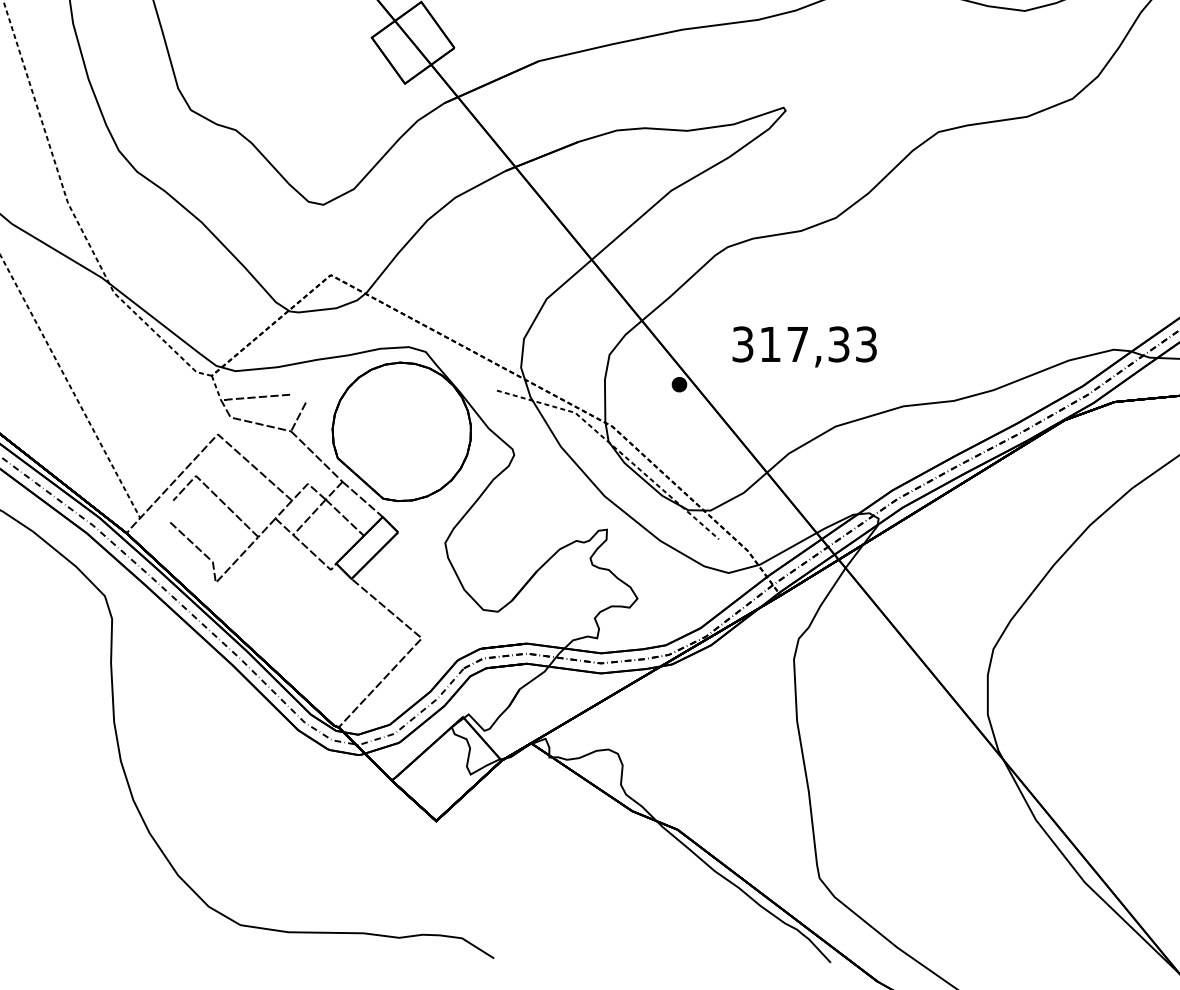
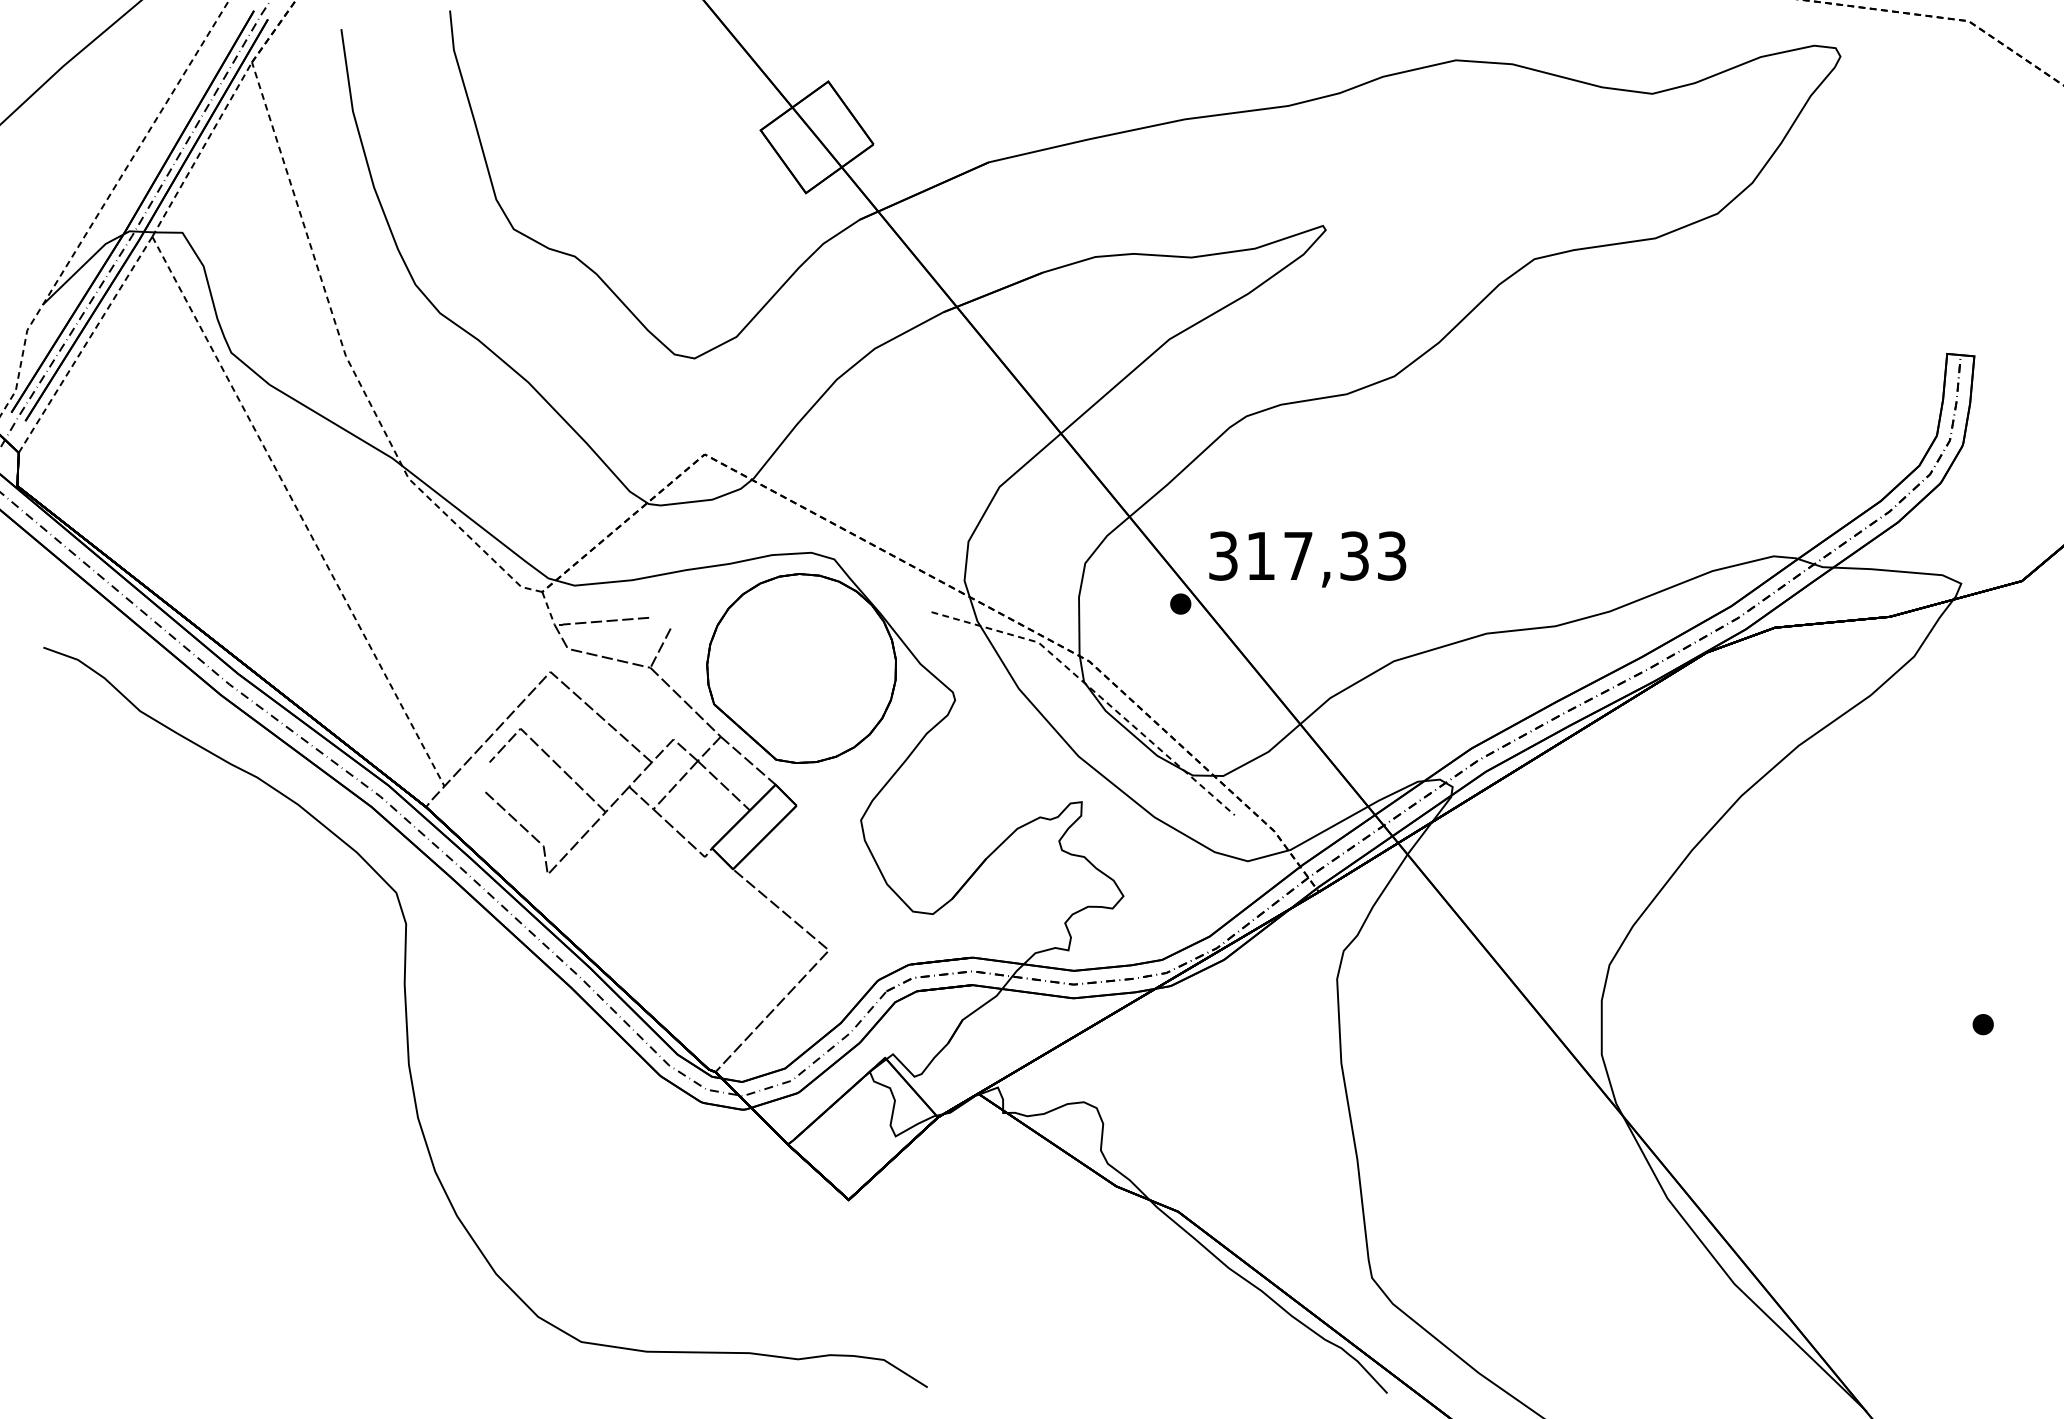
text: (804, 346) -> (1307, 559), moved

